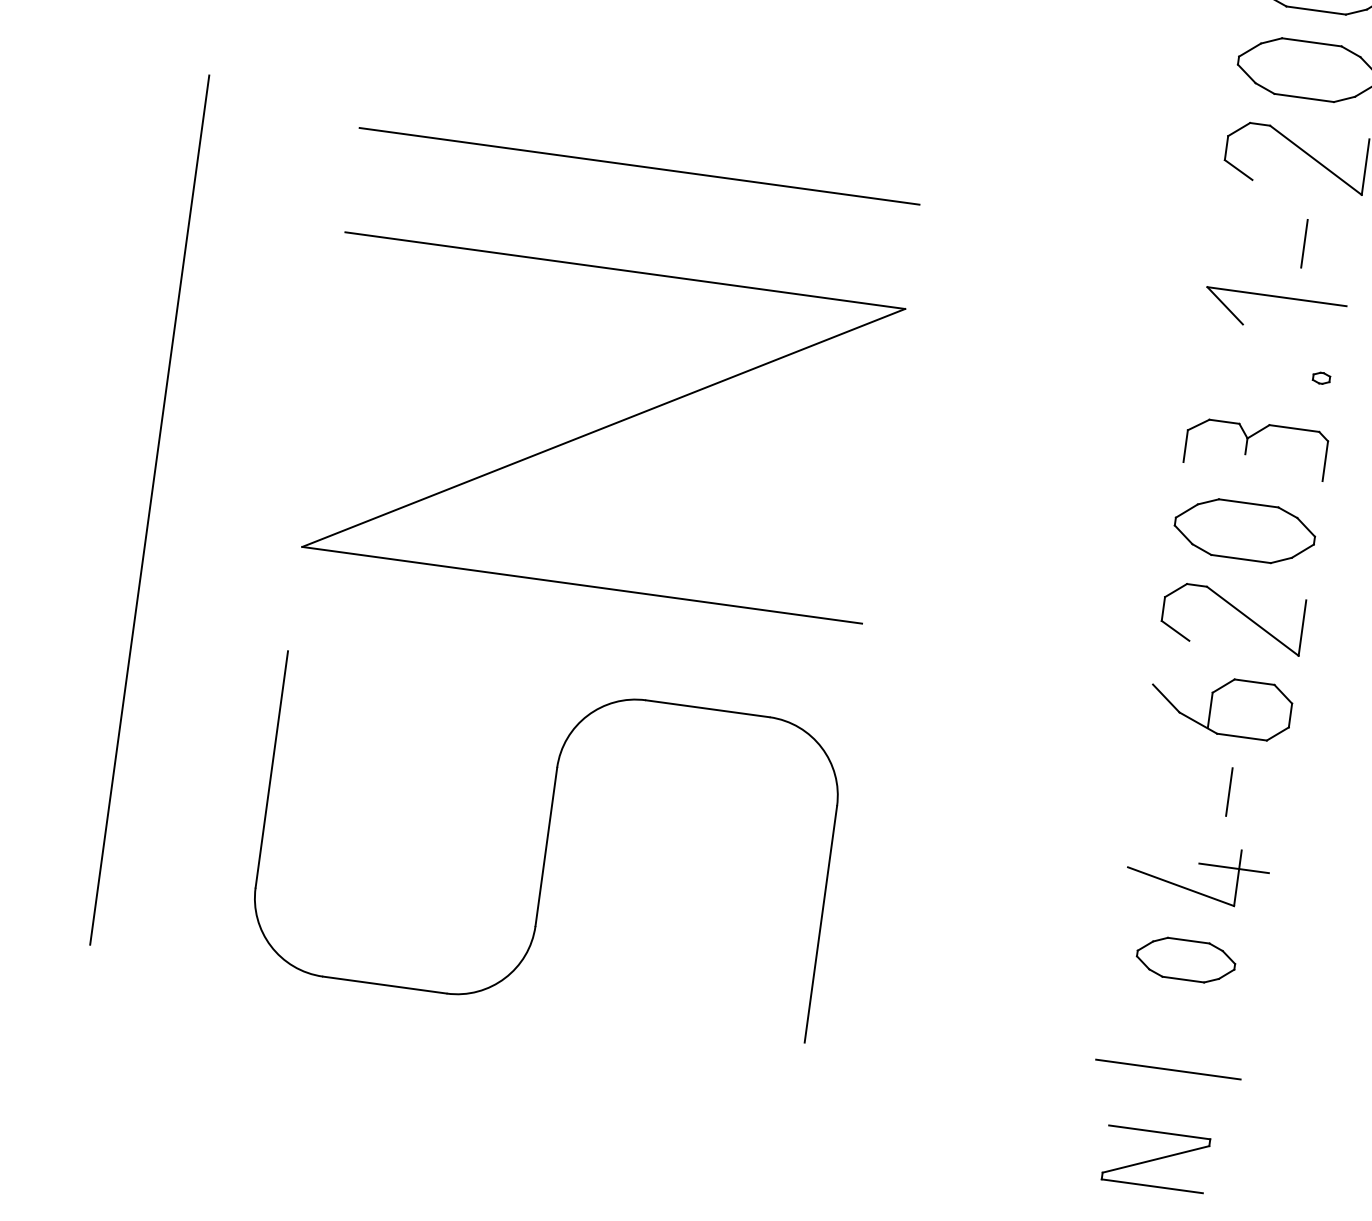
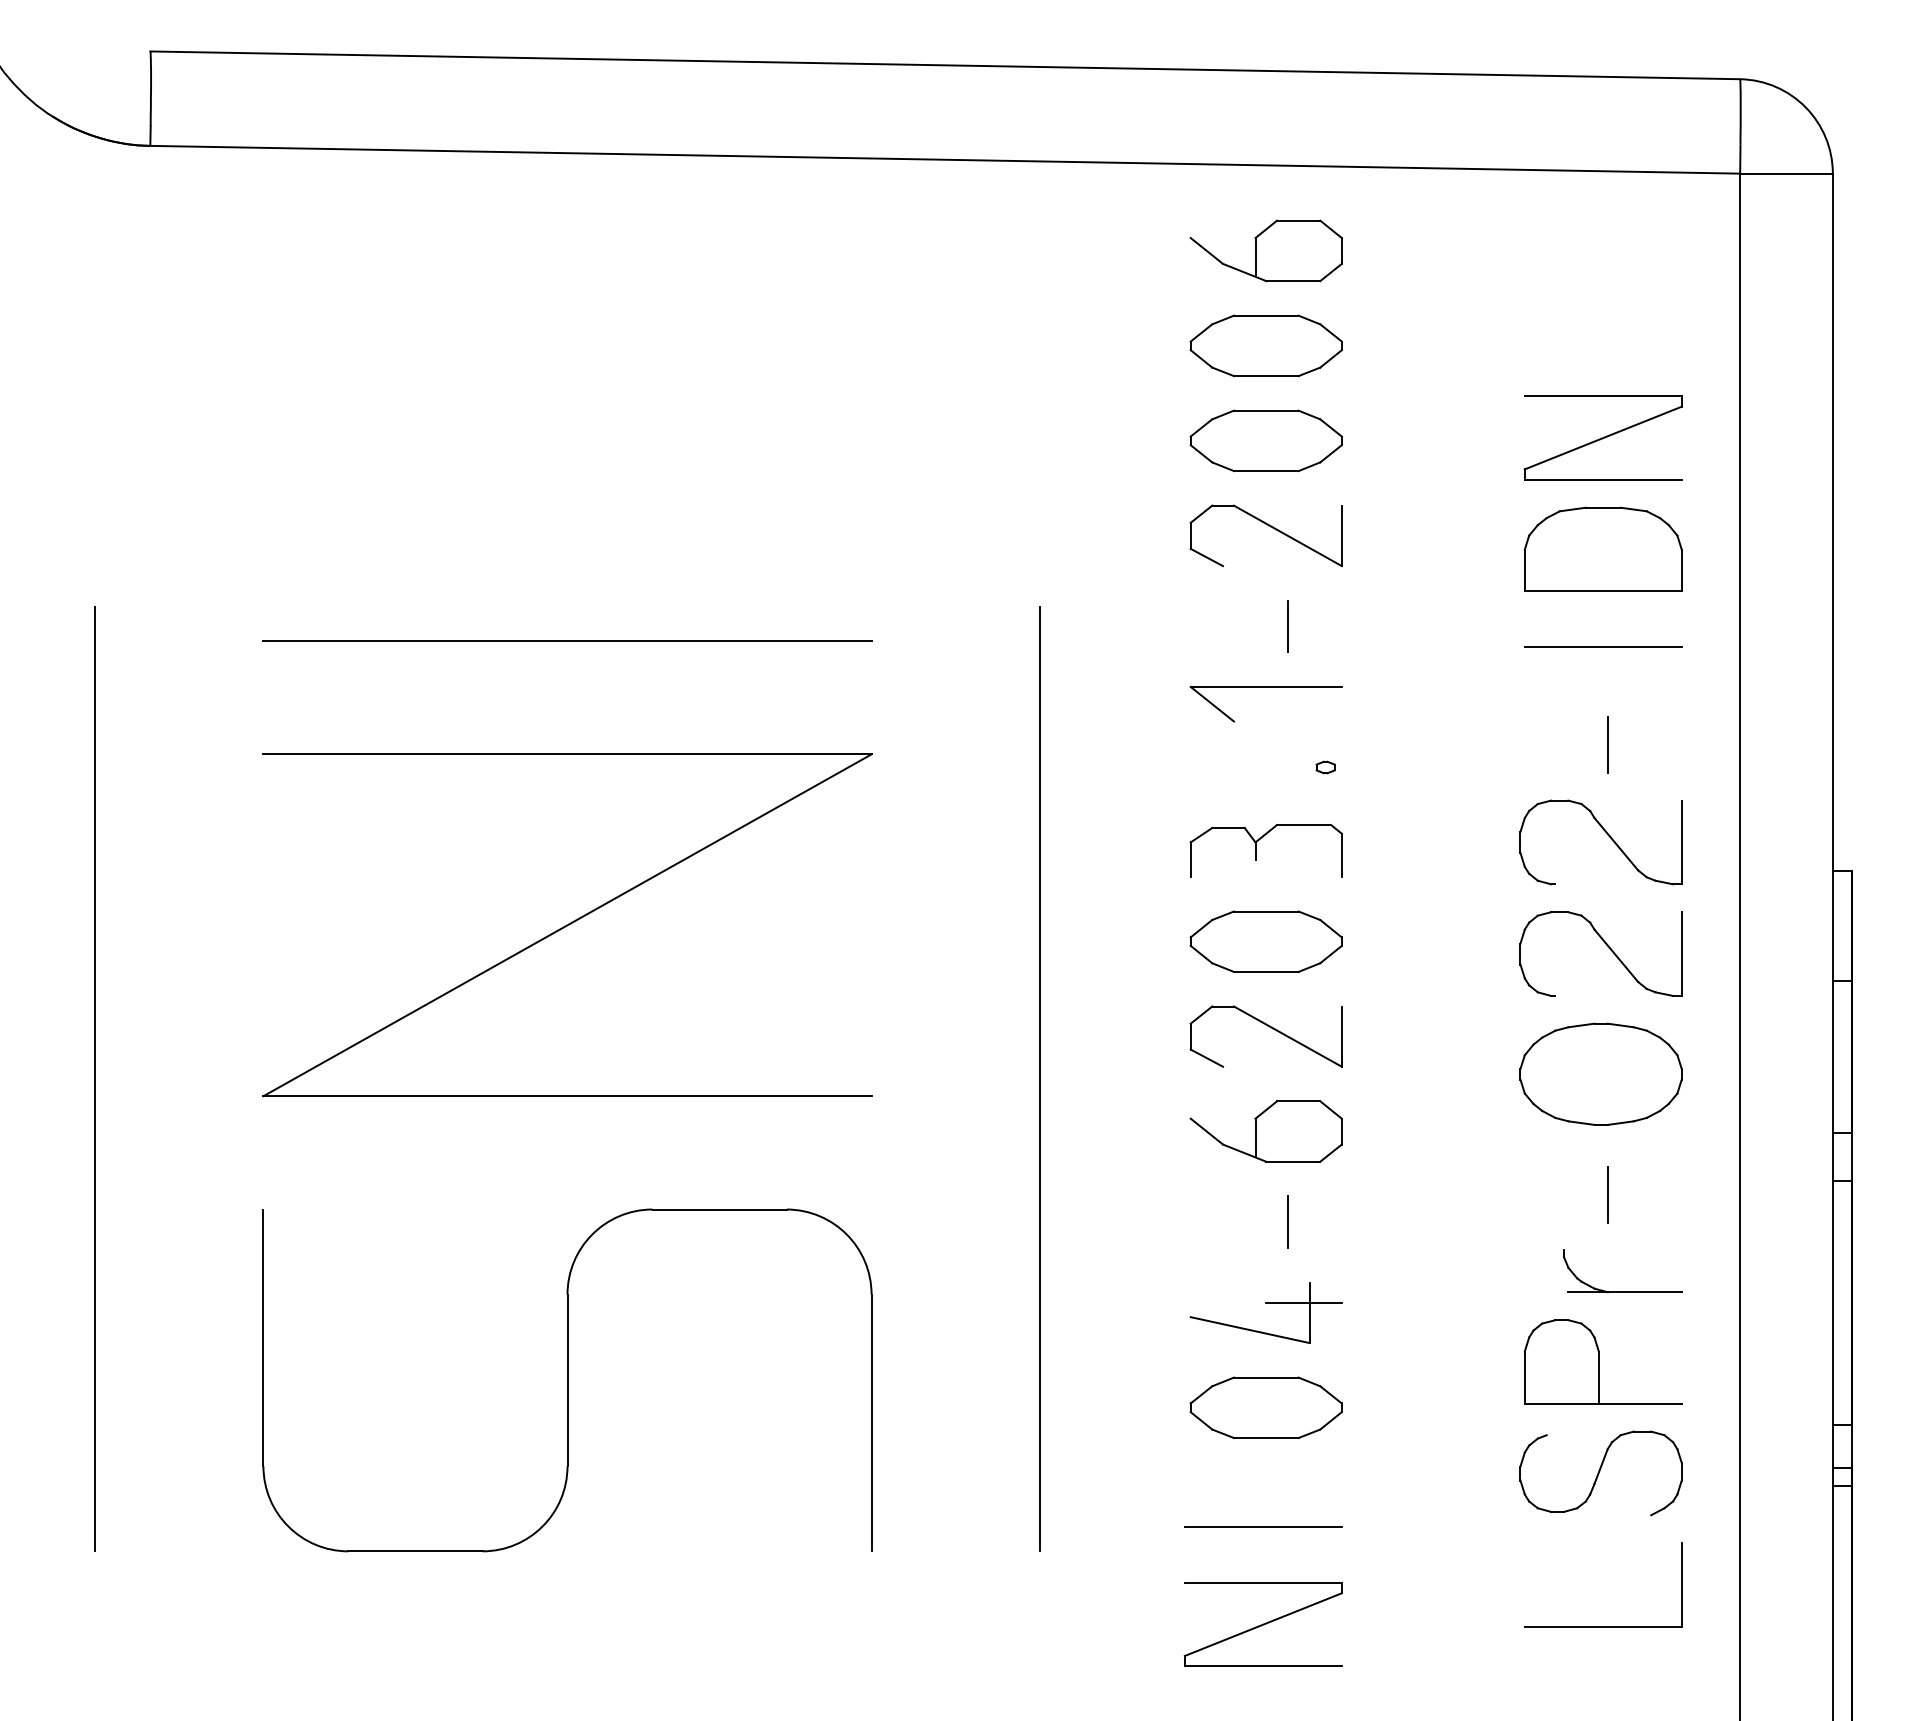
line: (1018, 629) -> (1039, 1079), added
part: (1185, 959) -> (1265, 1407), size x1.43
part: (1155, 1159) -> (1262, 1624), size x1.43

